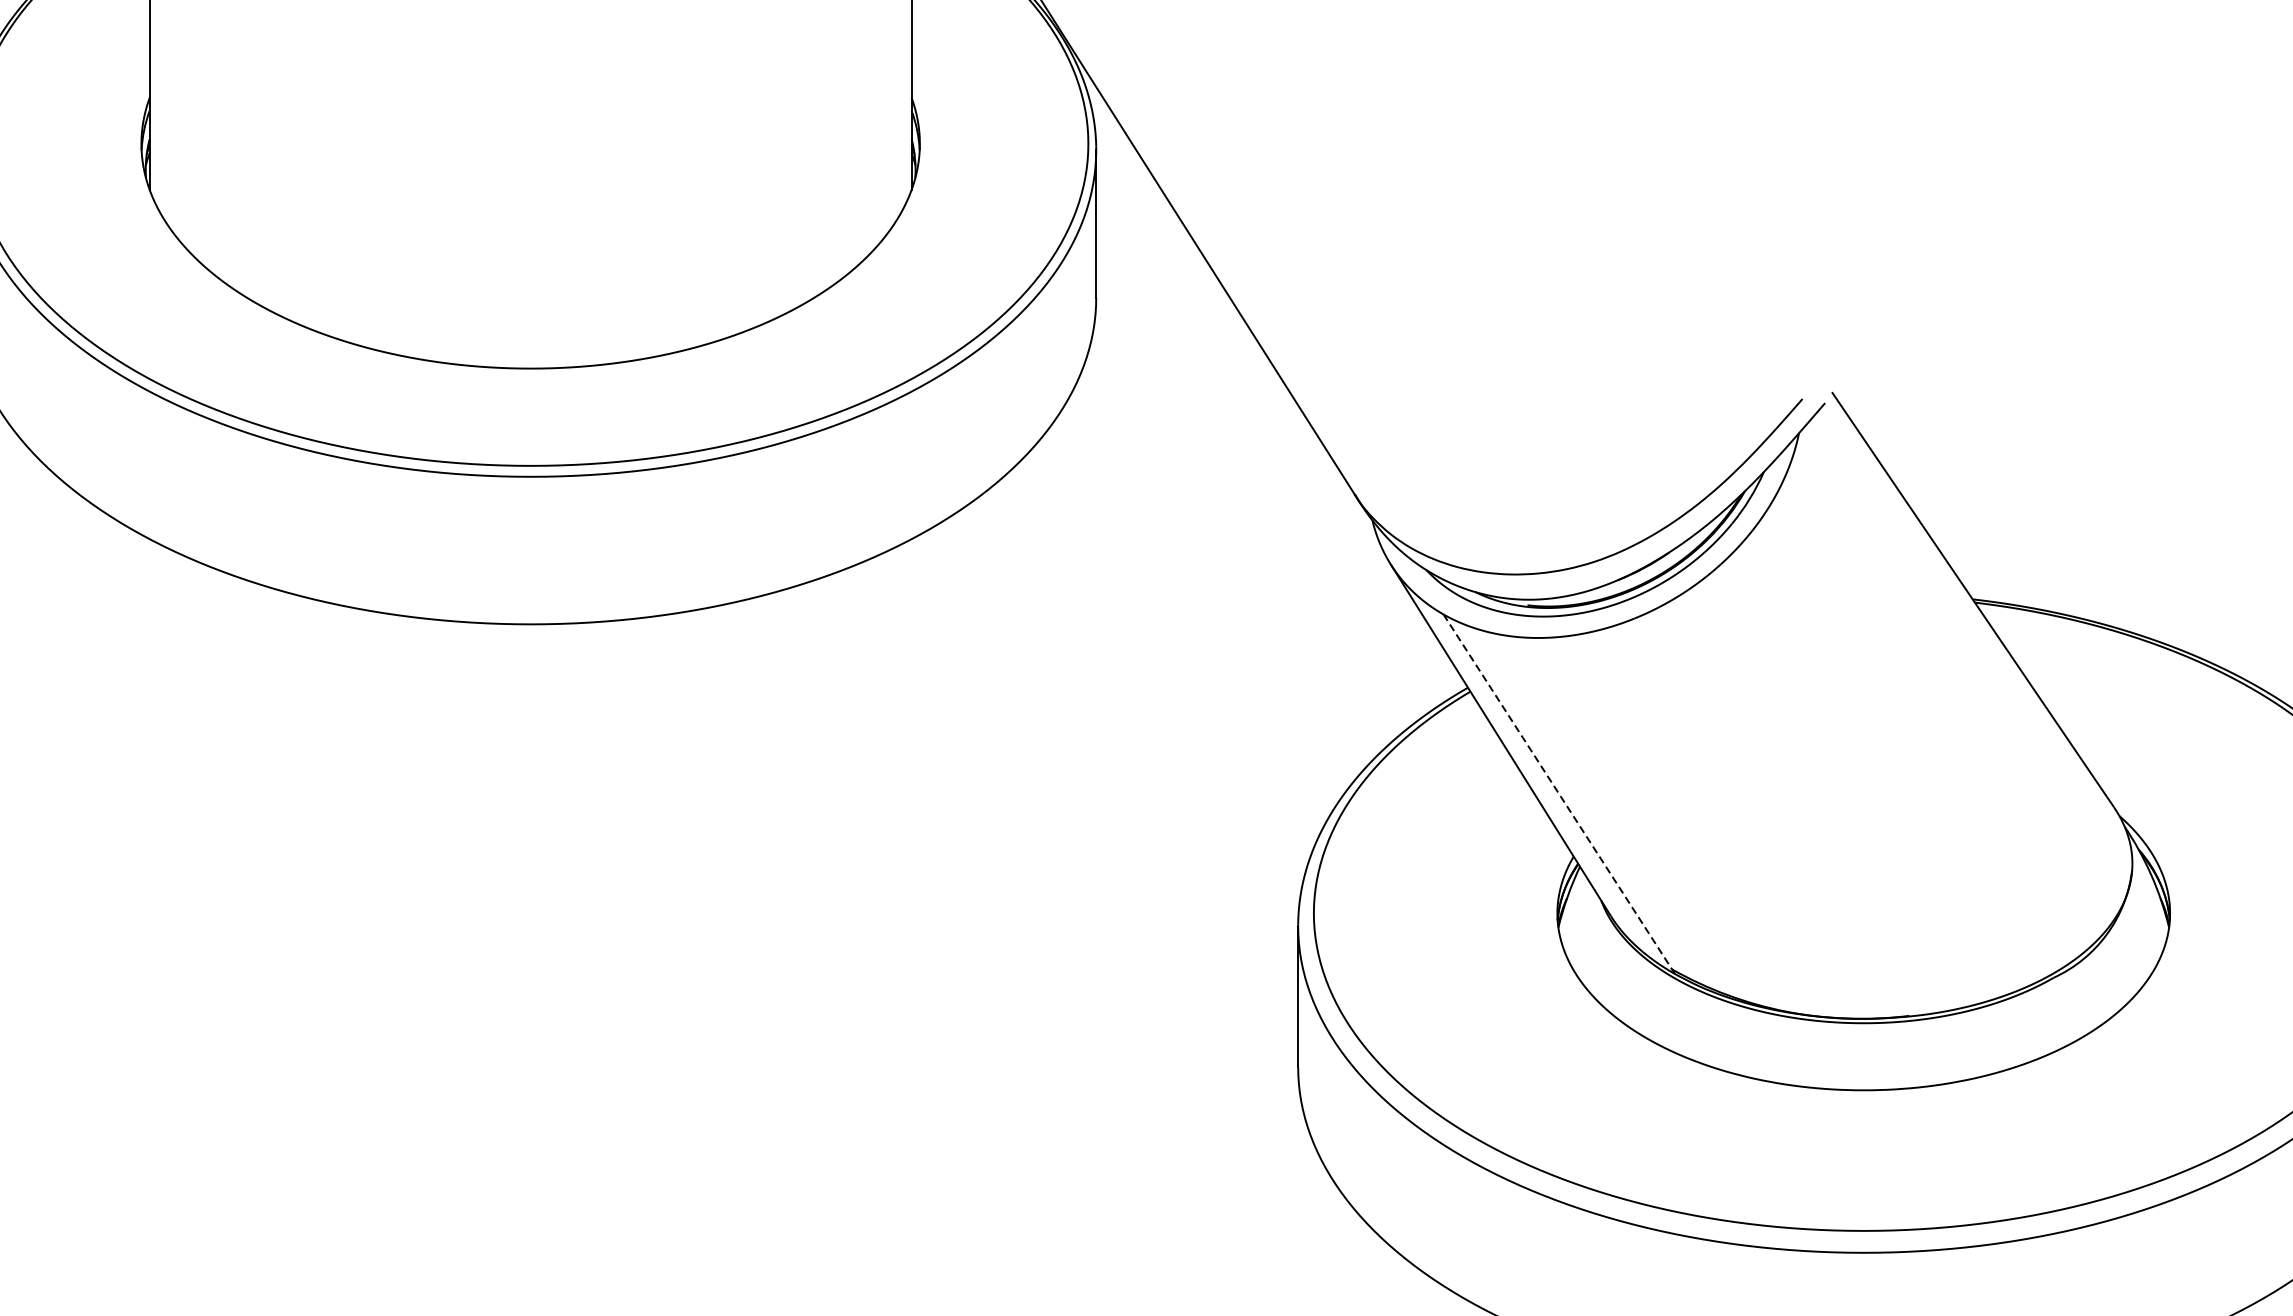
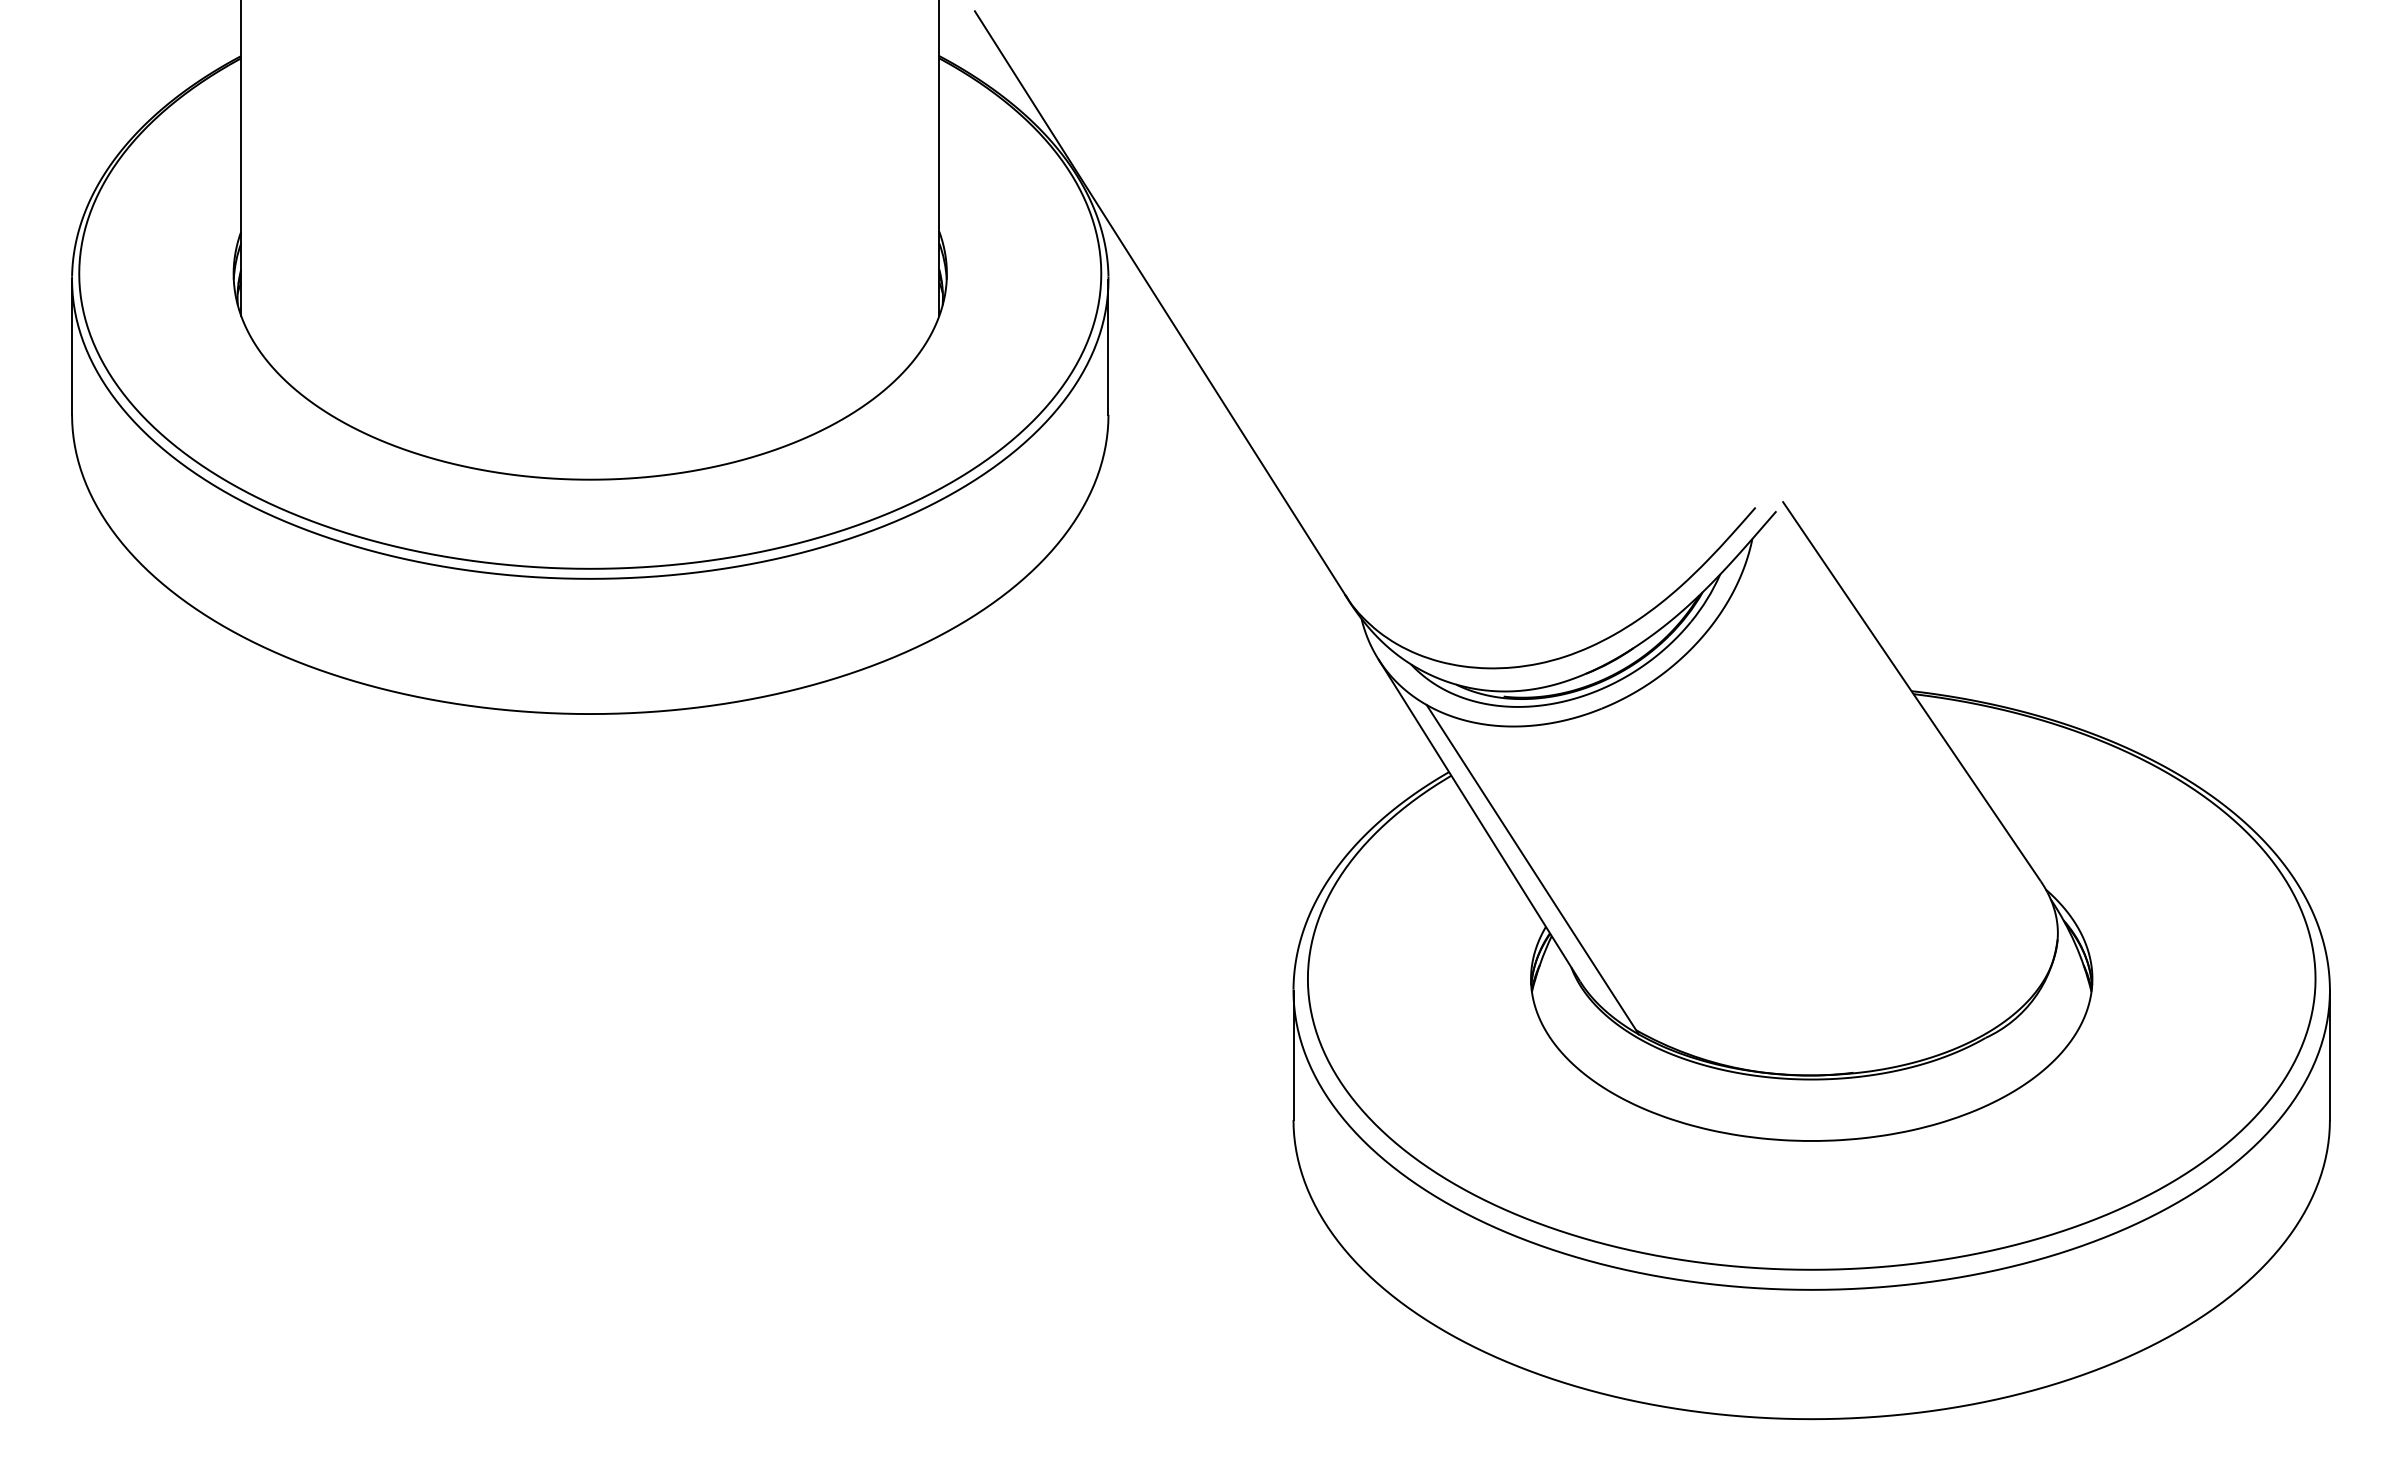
line: (1559, 794) -> (1532, 869), dashed -> solid

